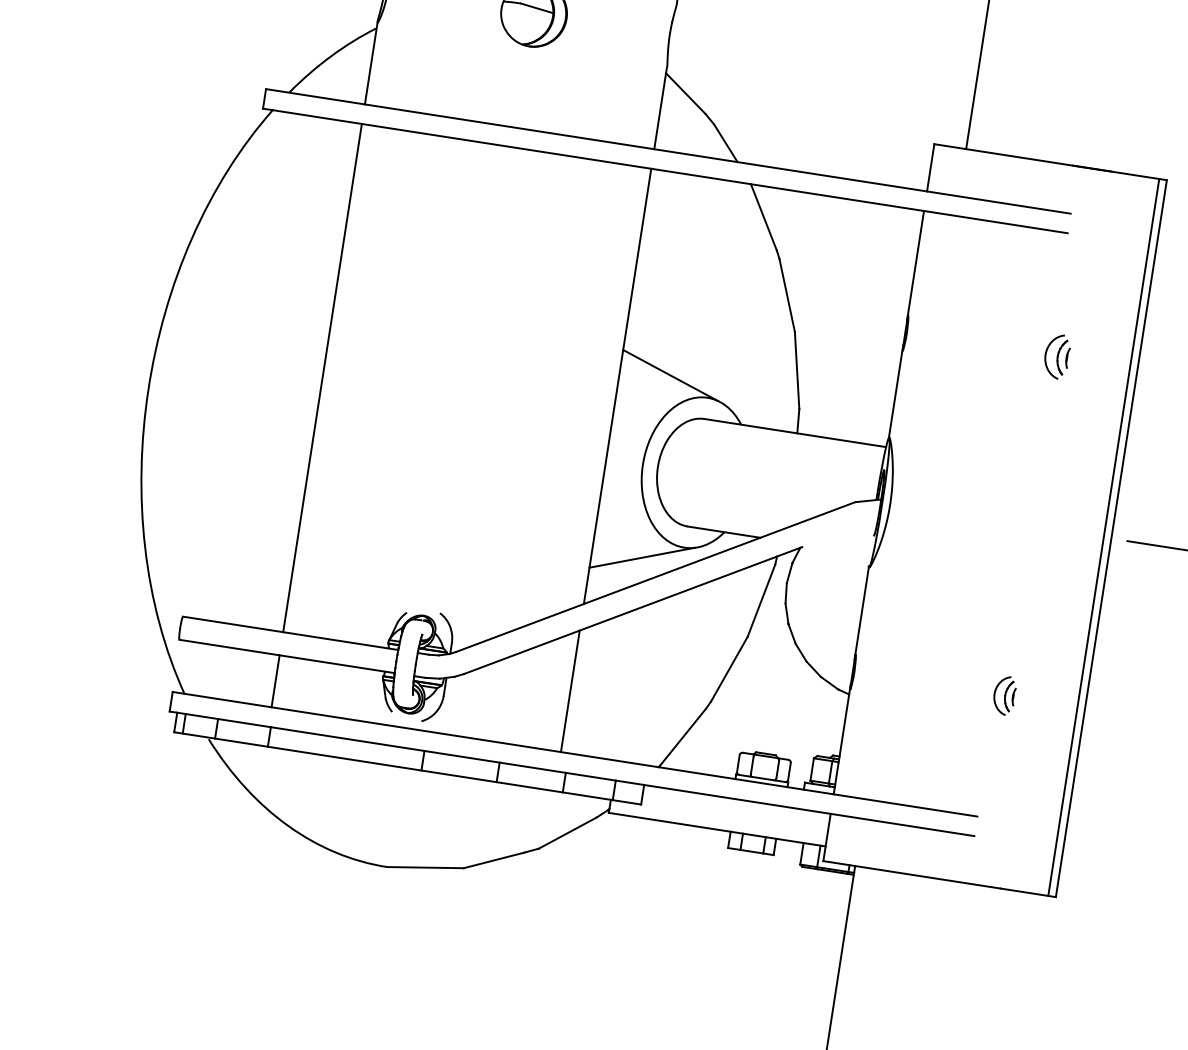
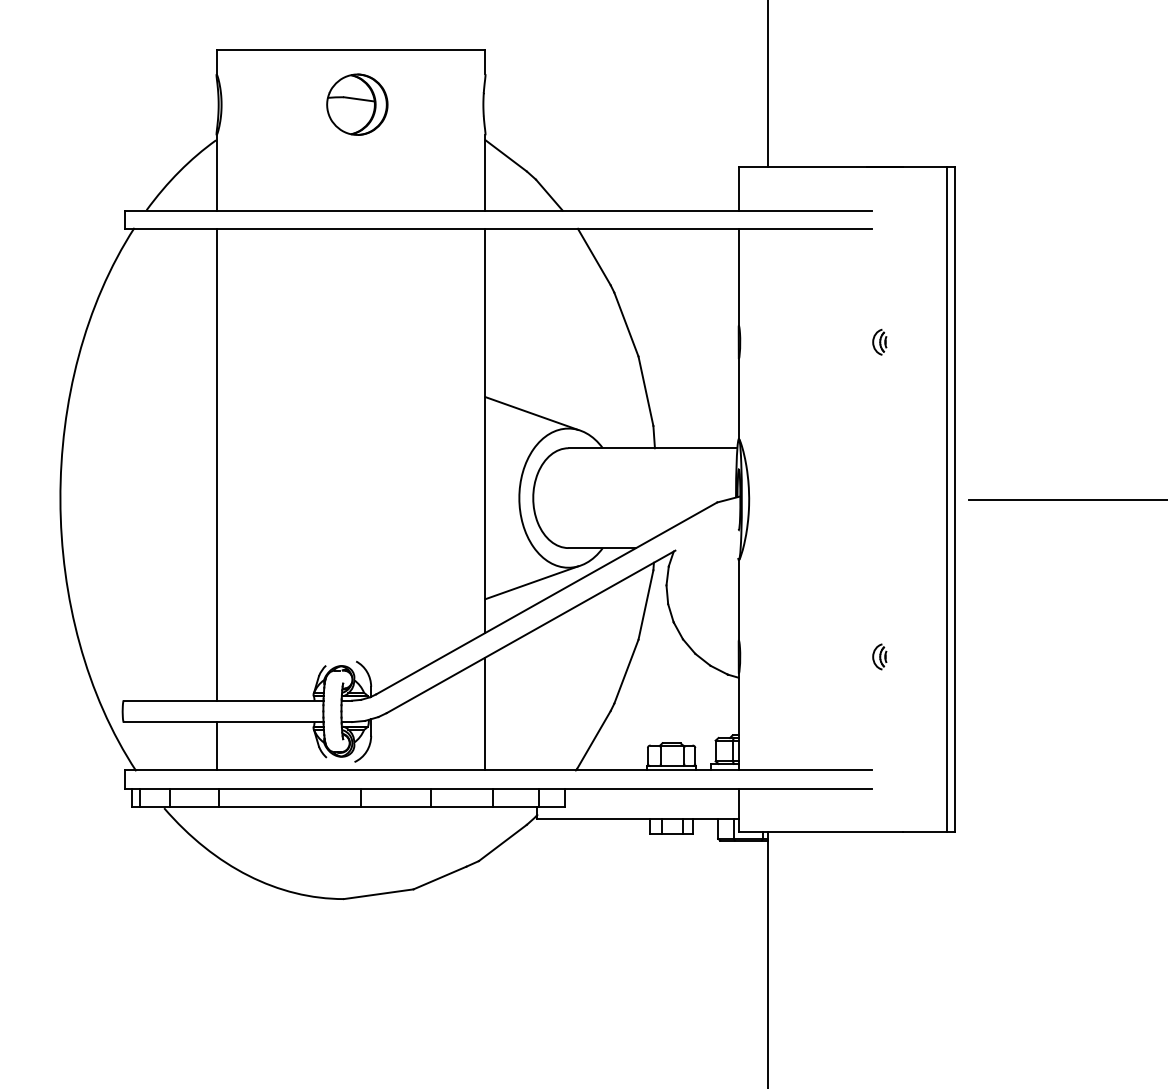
part: (1056, 356) -> (879, 342), size x0.62
part: (1004, 695) -> (879, 656), size x0.71

